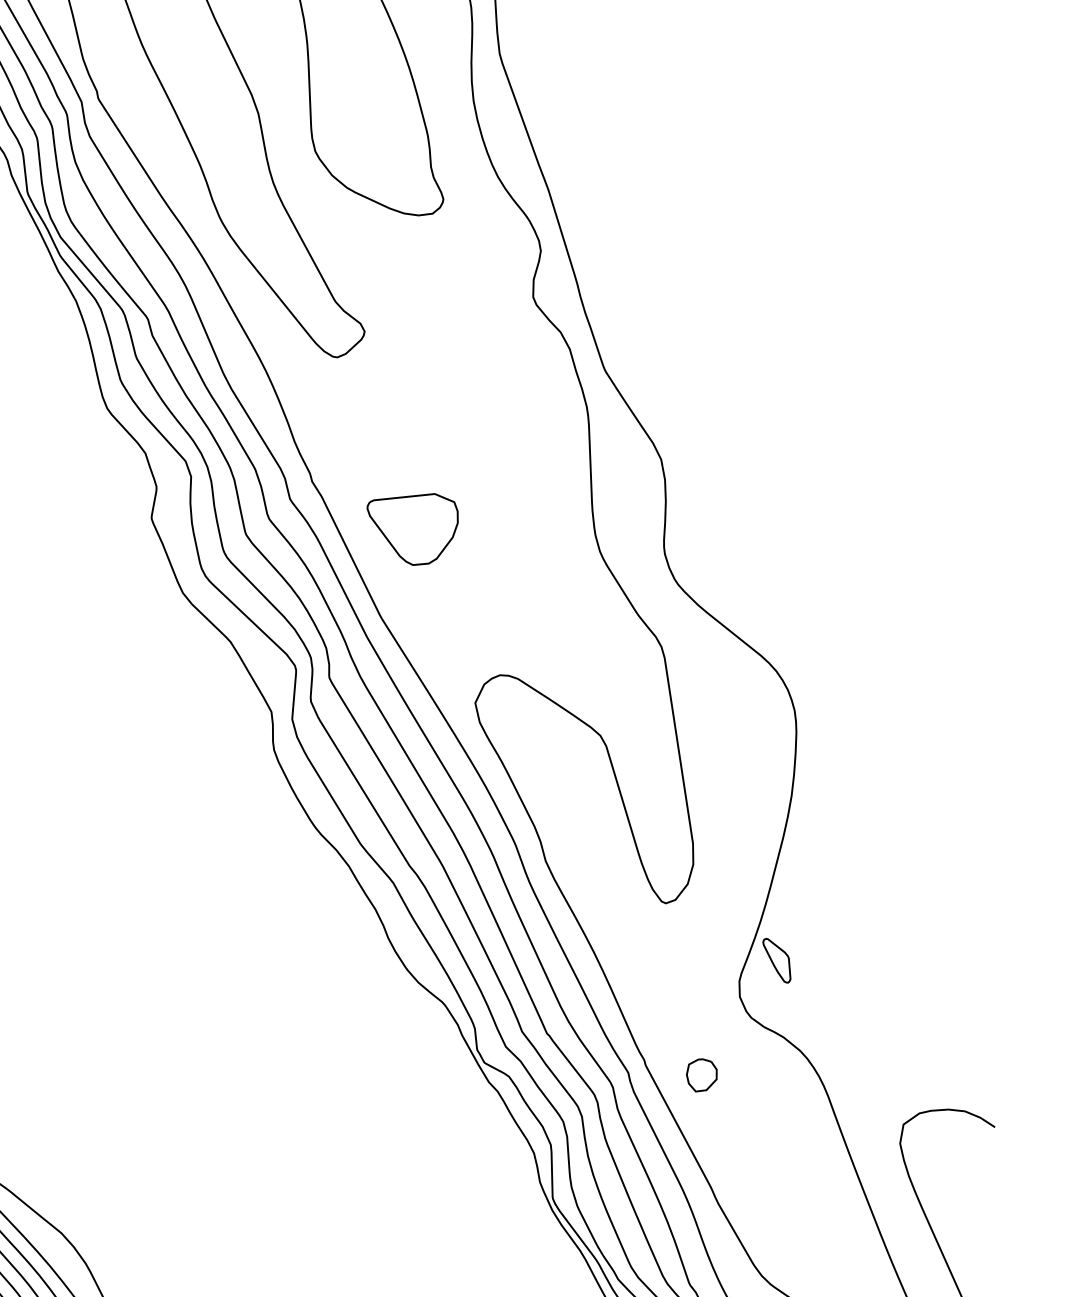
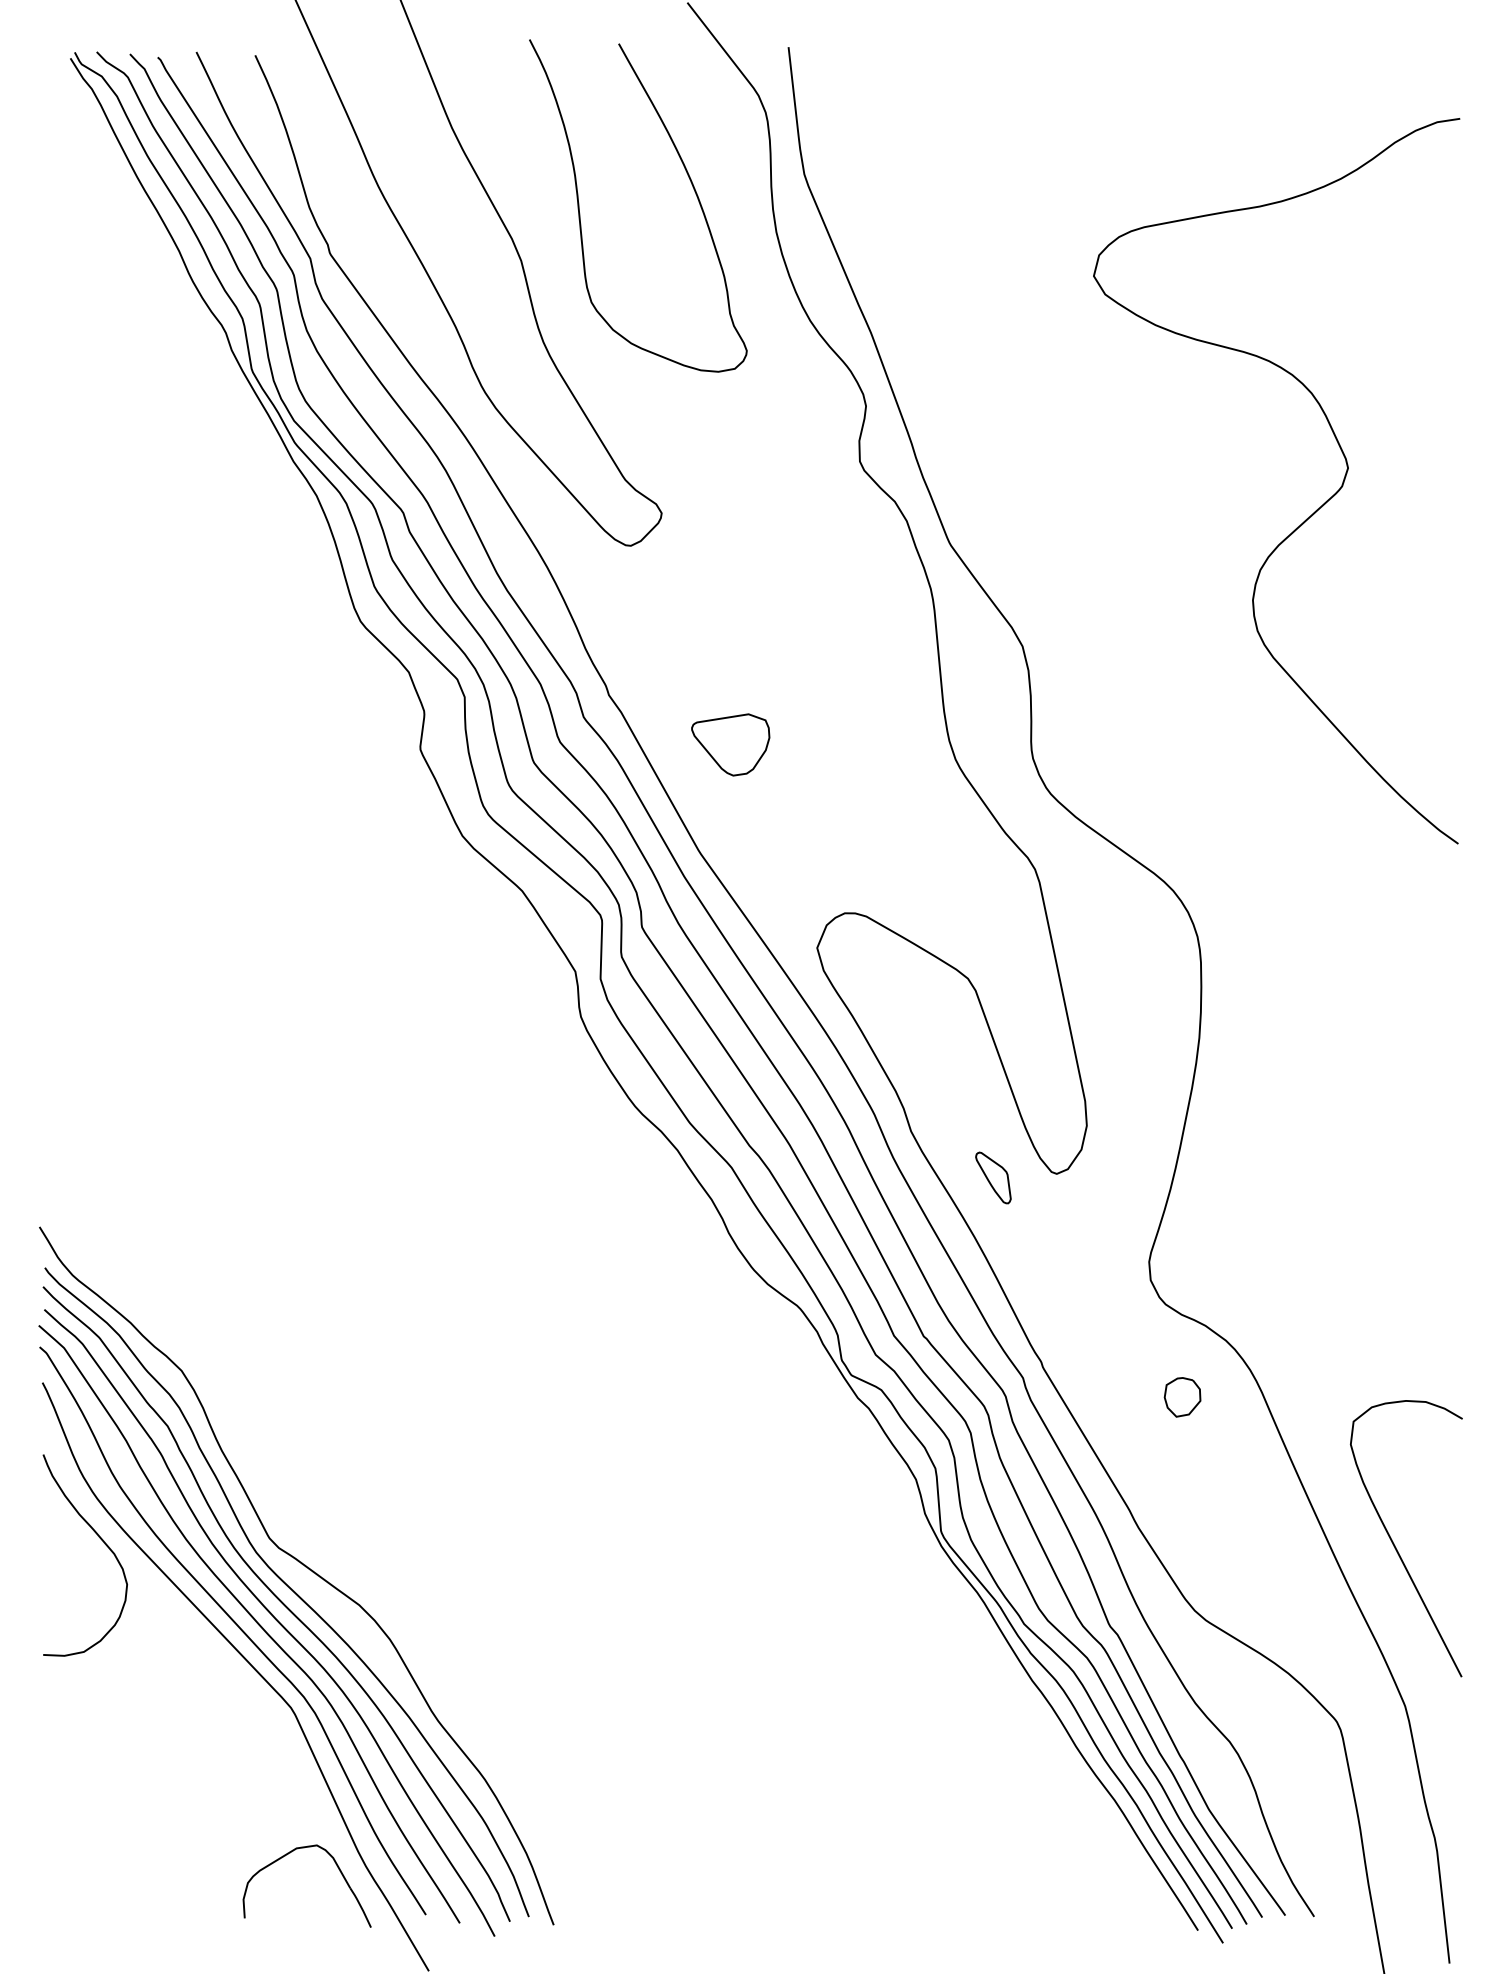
curve: (905, 364) -> (1307, 517), added
part: (411, 528) -> (730, 744), size x0.71
part: (776, 960) -> (993, 1177), moved
part: (701, 1075) -> (1182, 1397), moved

